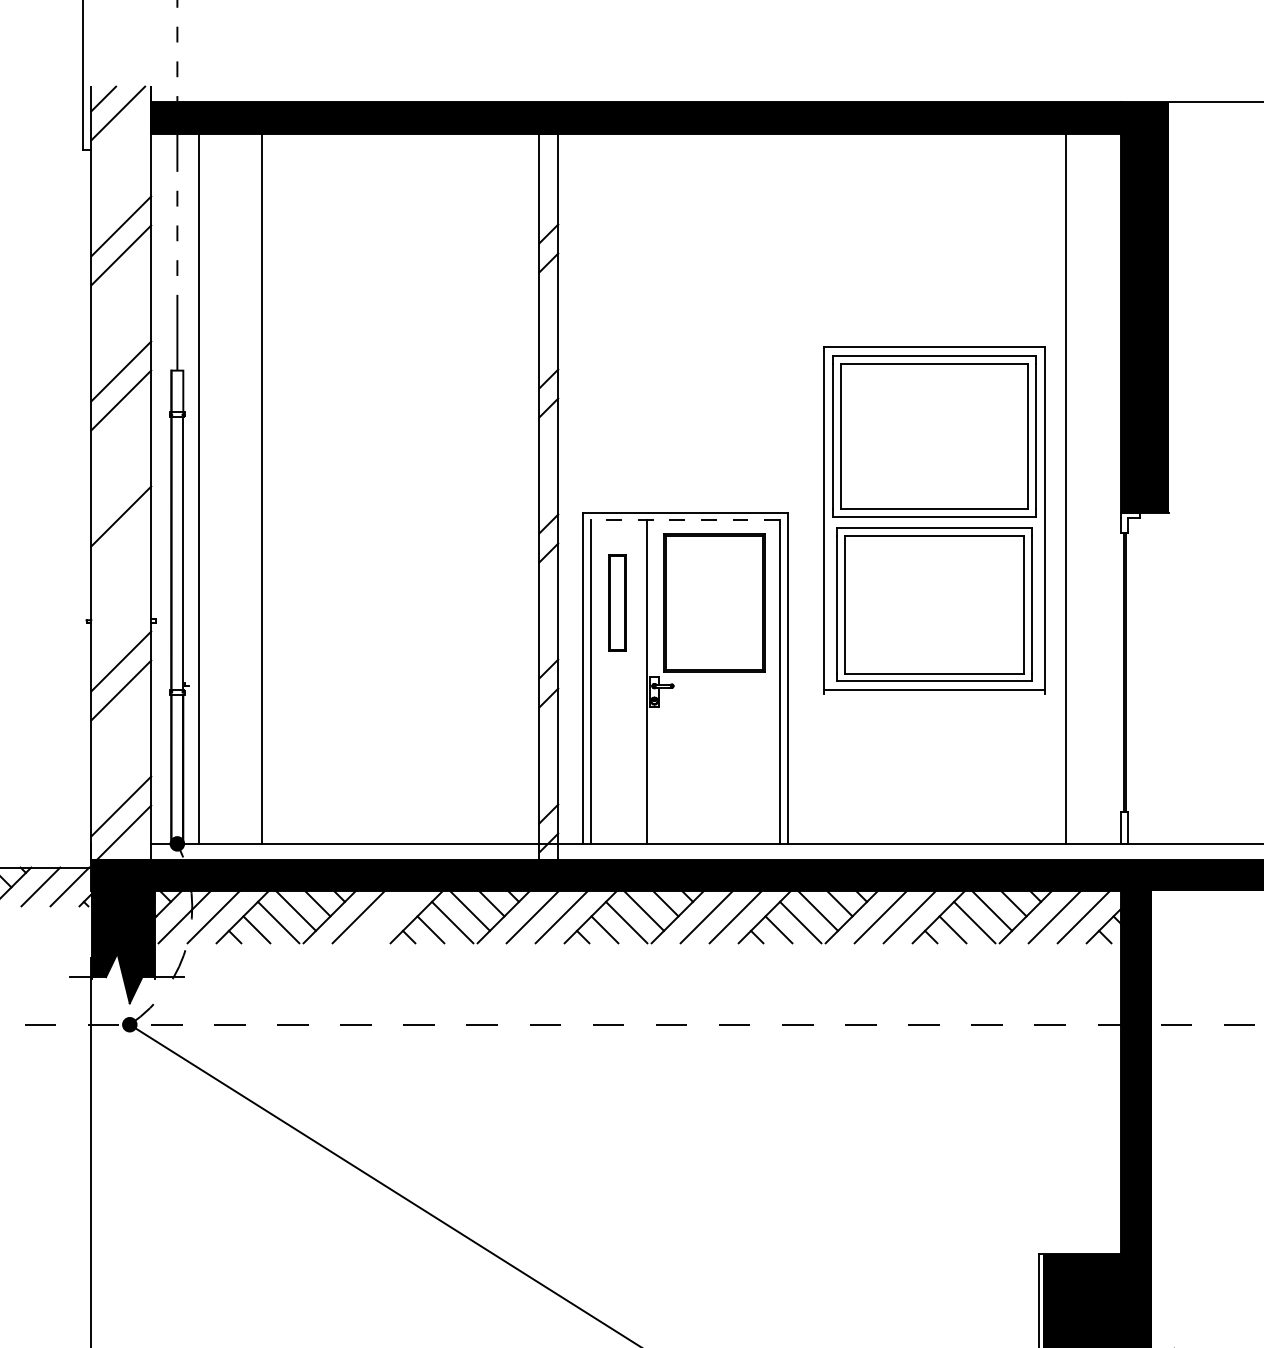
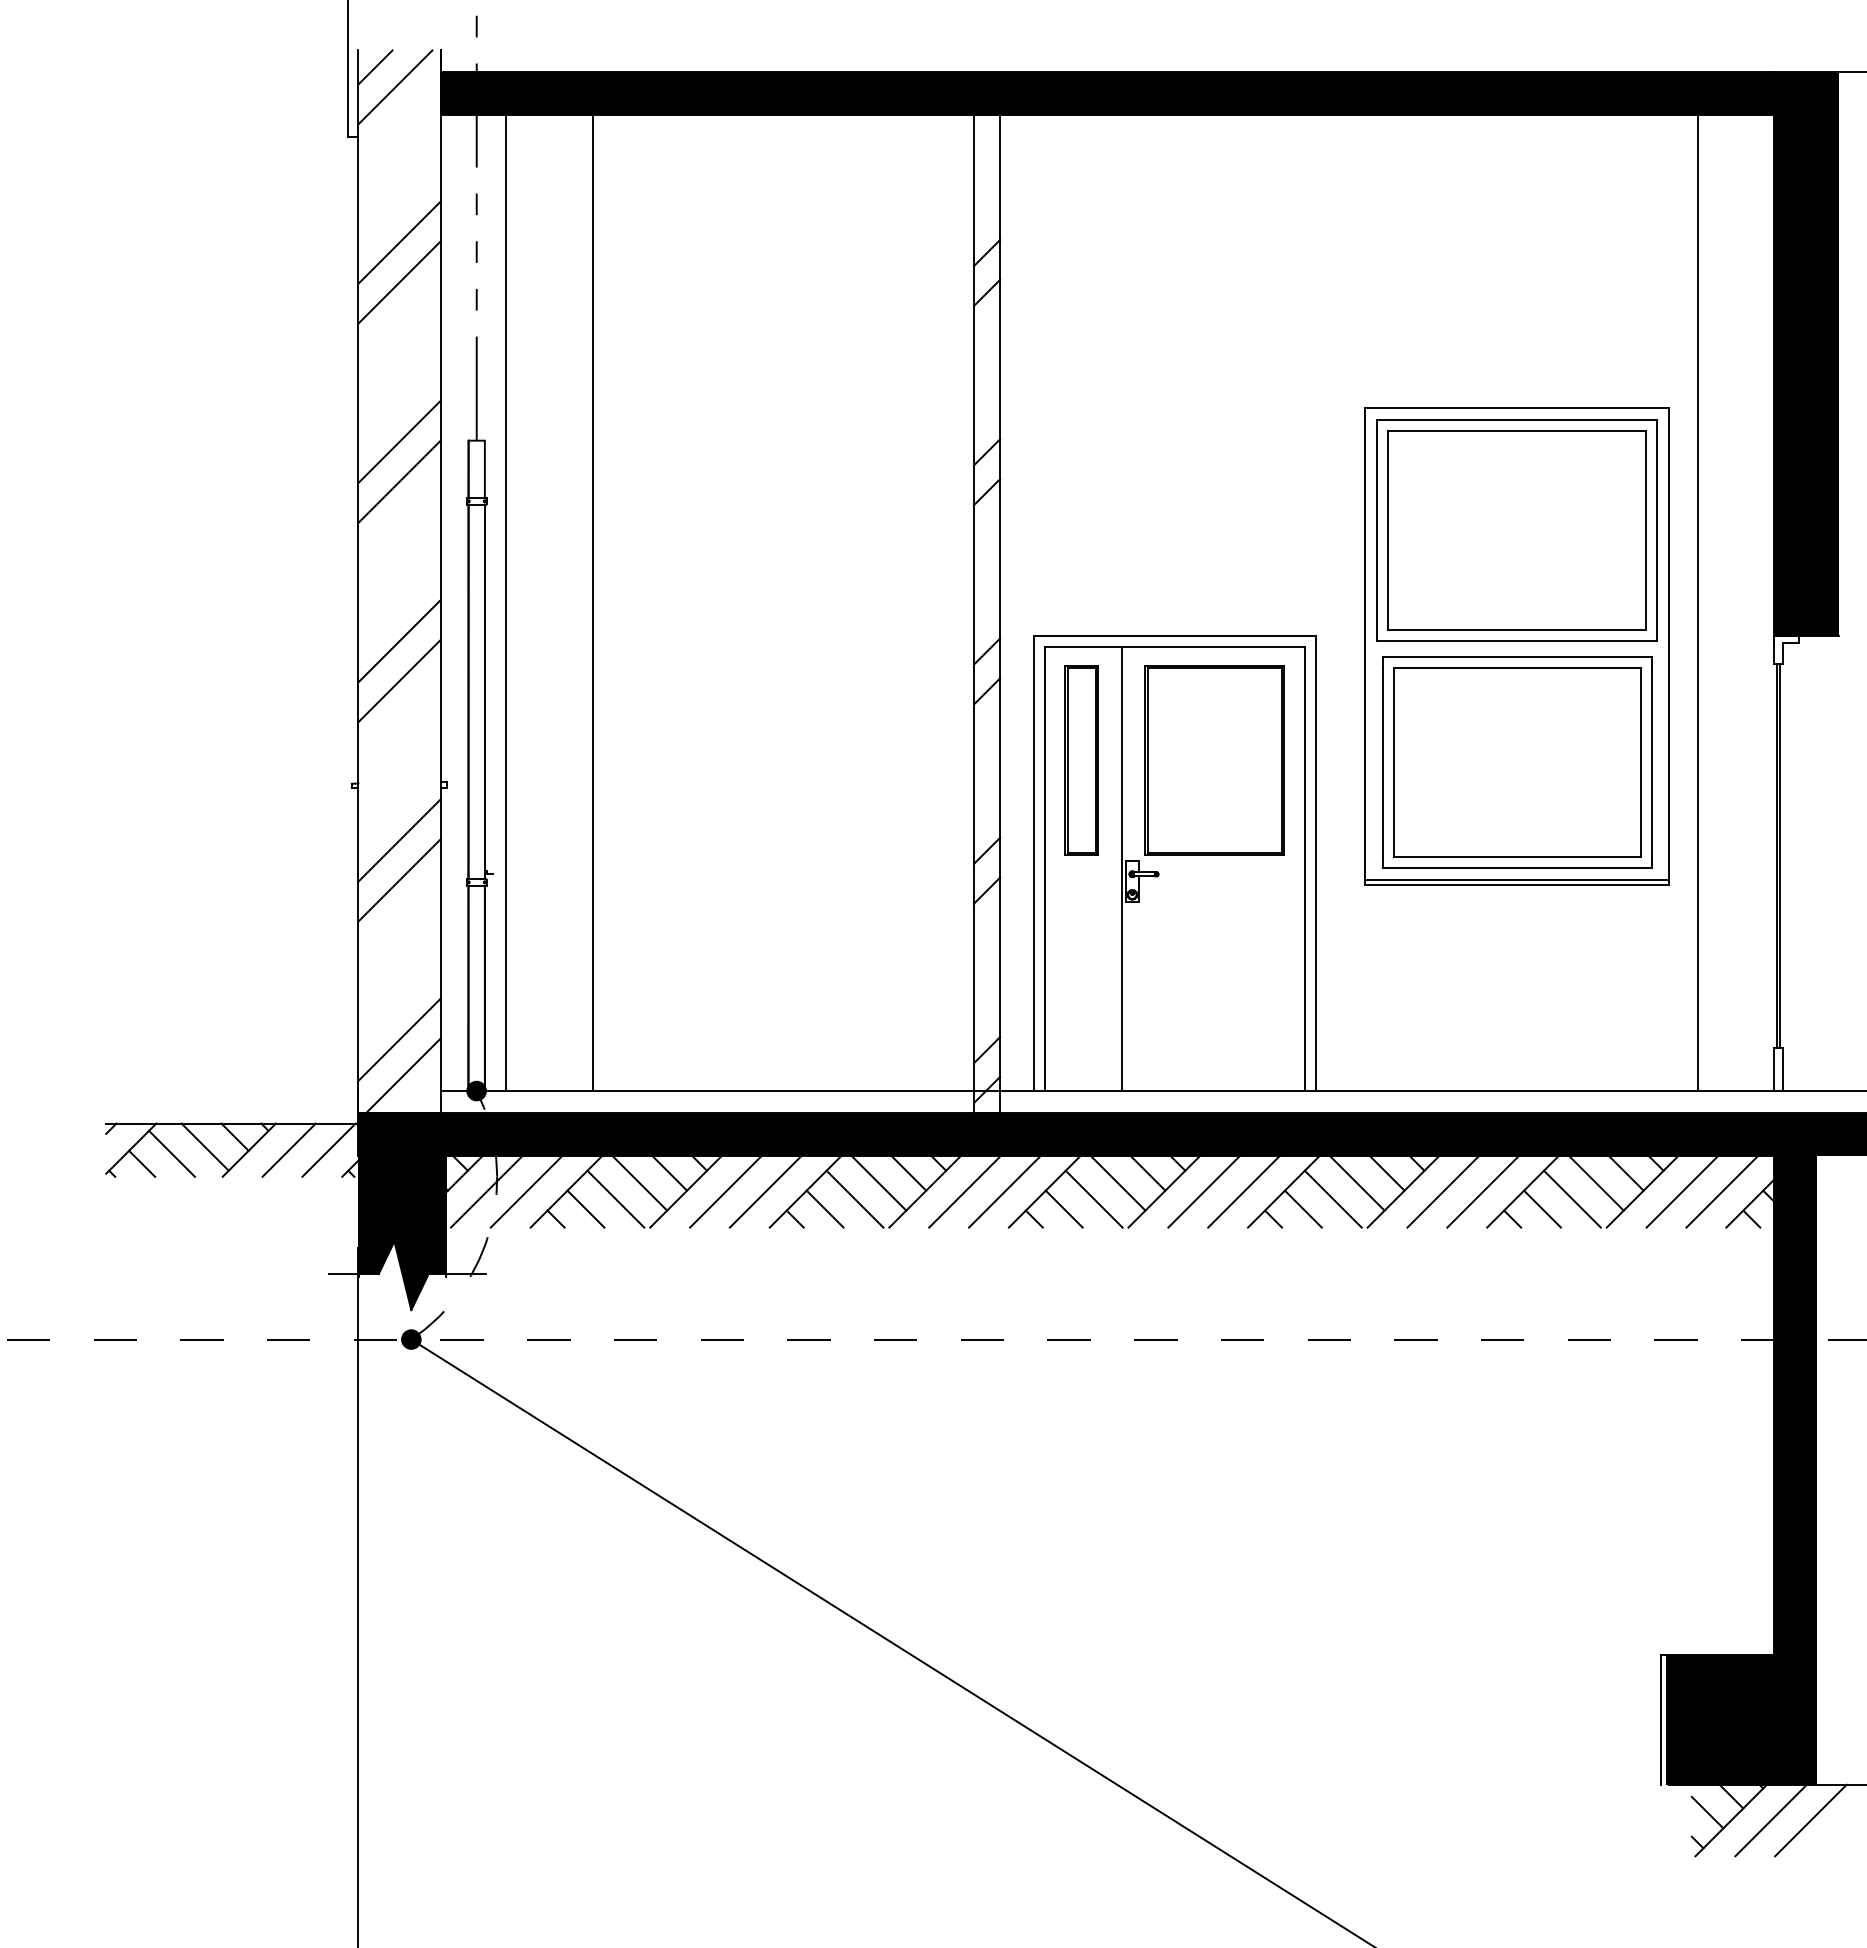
line: (685, 520) -> (1174, 646), dashed -> solid
line: (121, 545) -> (399, 680), added
part: (617, 603) -> (1081, 760), size x1.43
line: (934, 694) -> (1516, 885), added
line: (387, 916) -> (765, 1191), added

